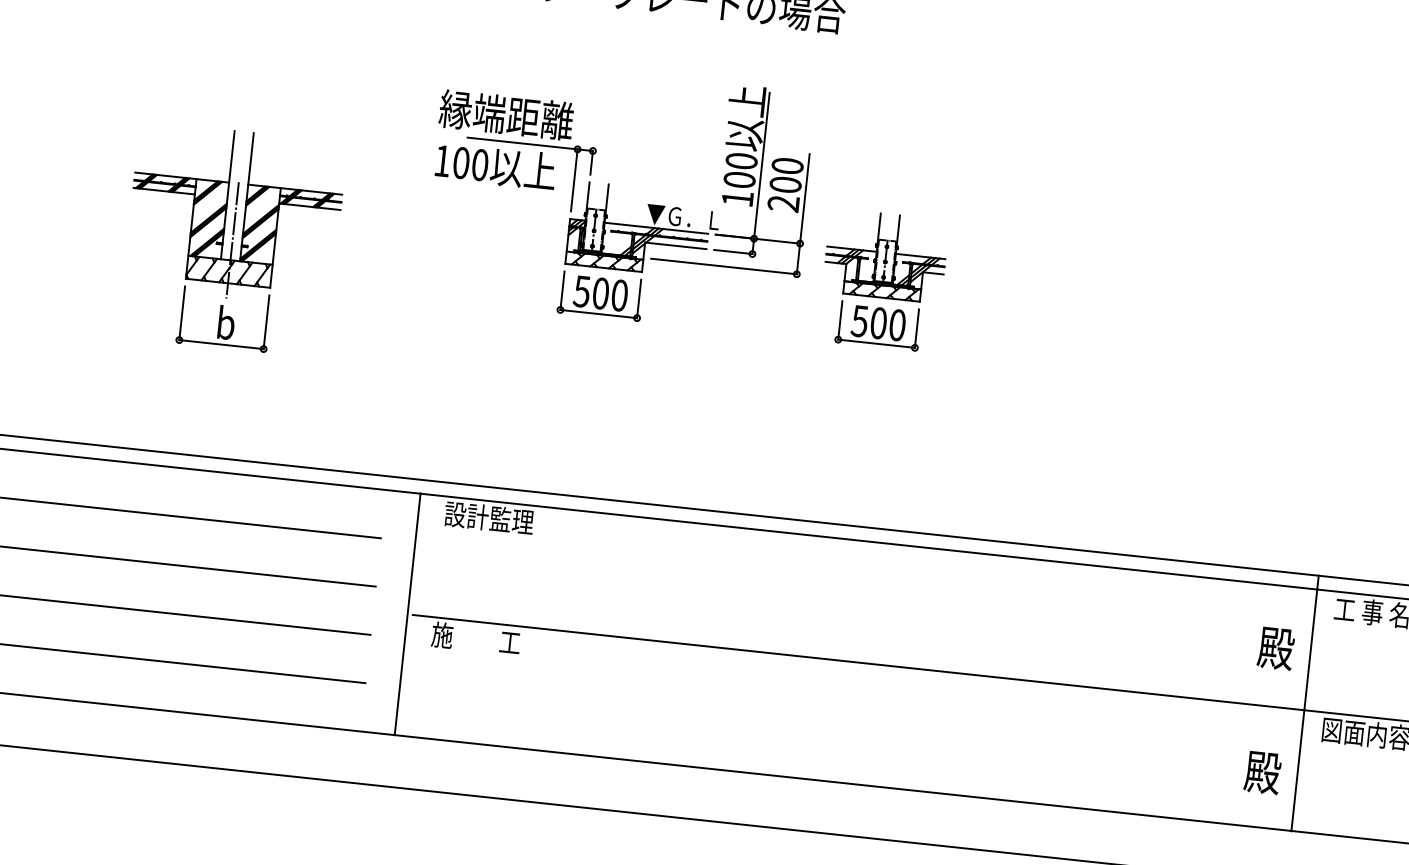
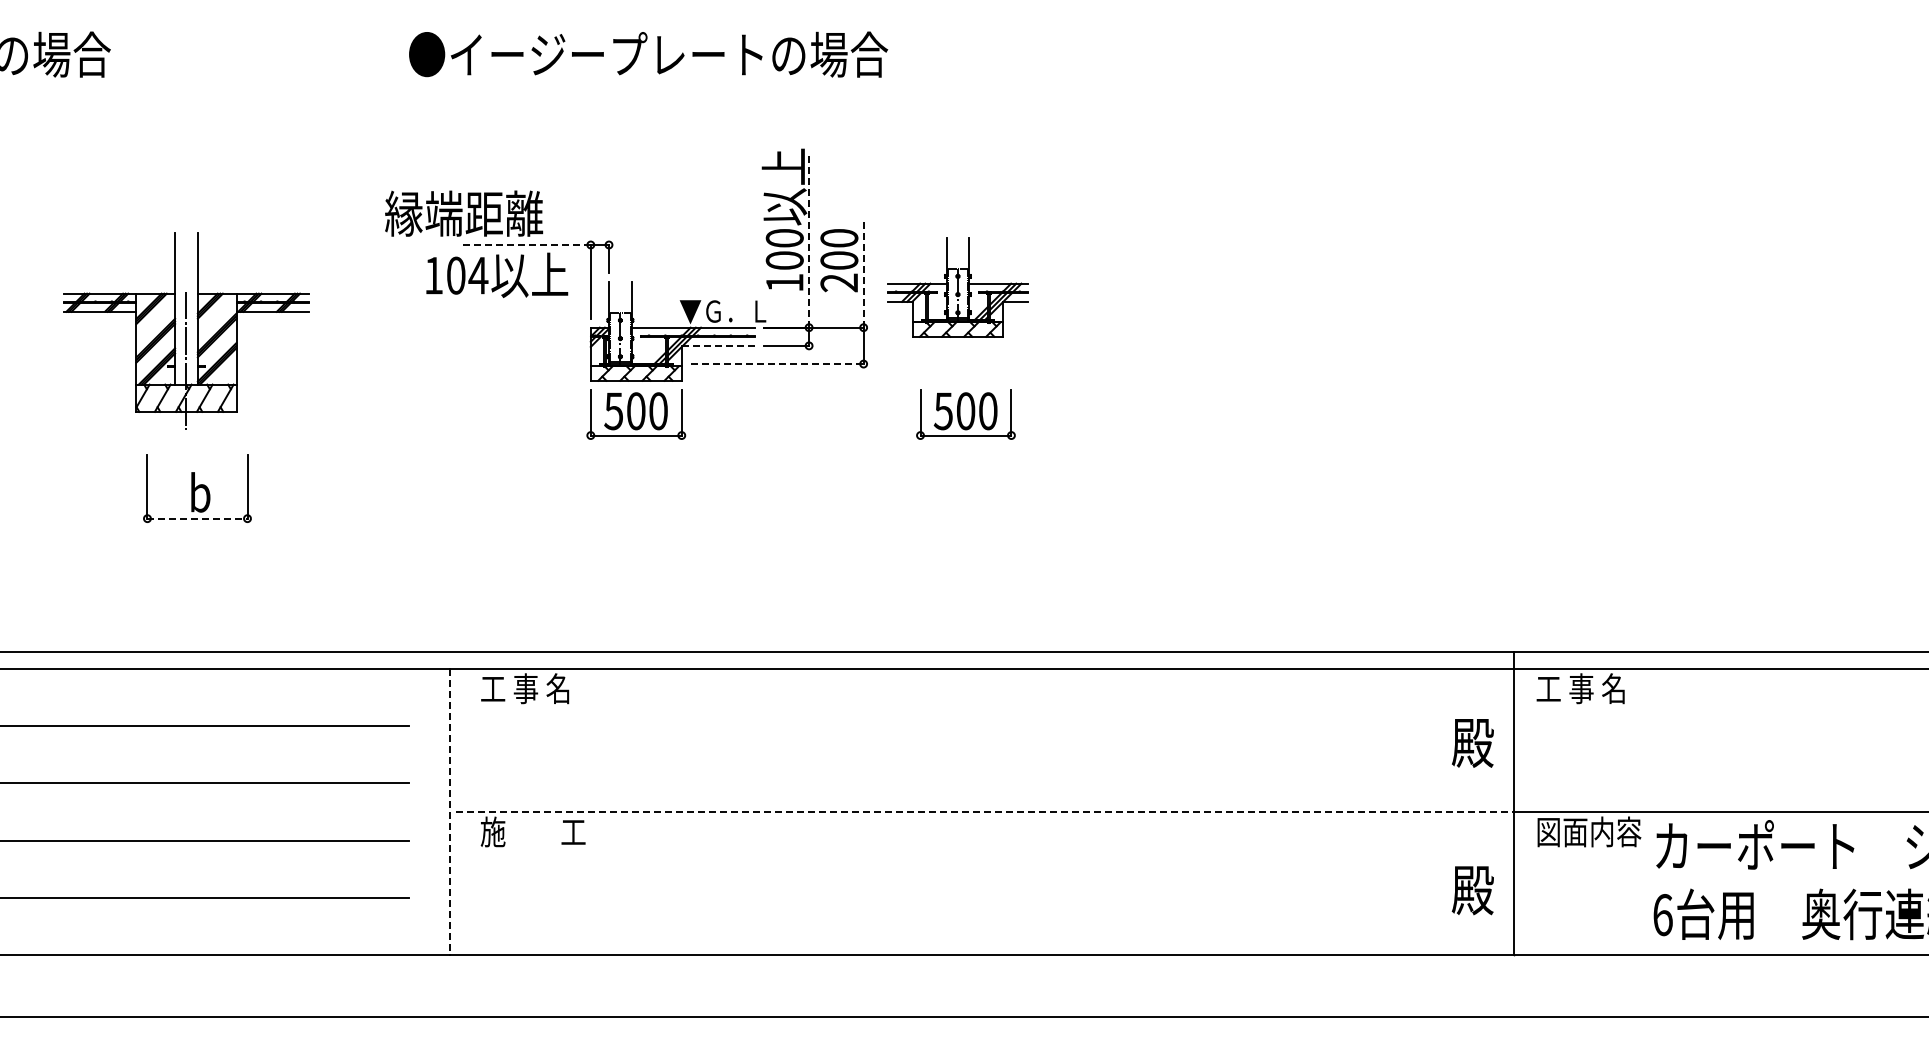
text: (506, 114) -> (464, 213), moved
line: (522, 143) -> (525, 245), solid -> dashed
text: (480, 164) -> (478, 275), 100 -> 104
line: (762, 166) -> (809, 241), solid -> dashed
line: (804, 198) -> (863, 274), solid -> dashed
part: (235, 214) -> (186, 330), moved
line: (675, 245) -> (717, 345), solid -> dashed
part: (885, 256) -> (957, 287), moved
line: (724, 266) -> (777, 364), solid -> dashed
line: (221, 344) -> (197, 518), solid -> dashed
text: (488, 517) -> (532, 688), 設計監理 -> 工 事 名
line: (407, 614) -> (449, 812), solid -> dashed
line: (858, 662) -> (984, 811), solid -> dashed

